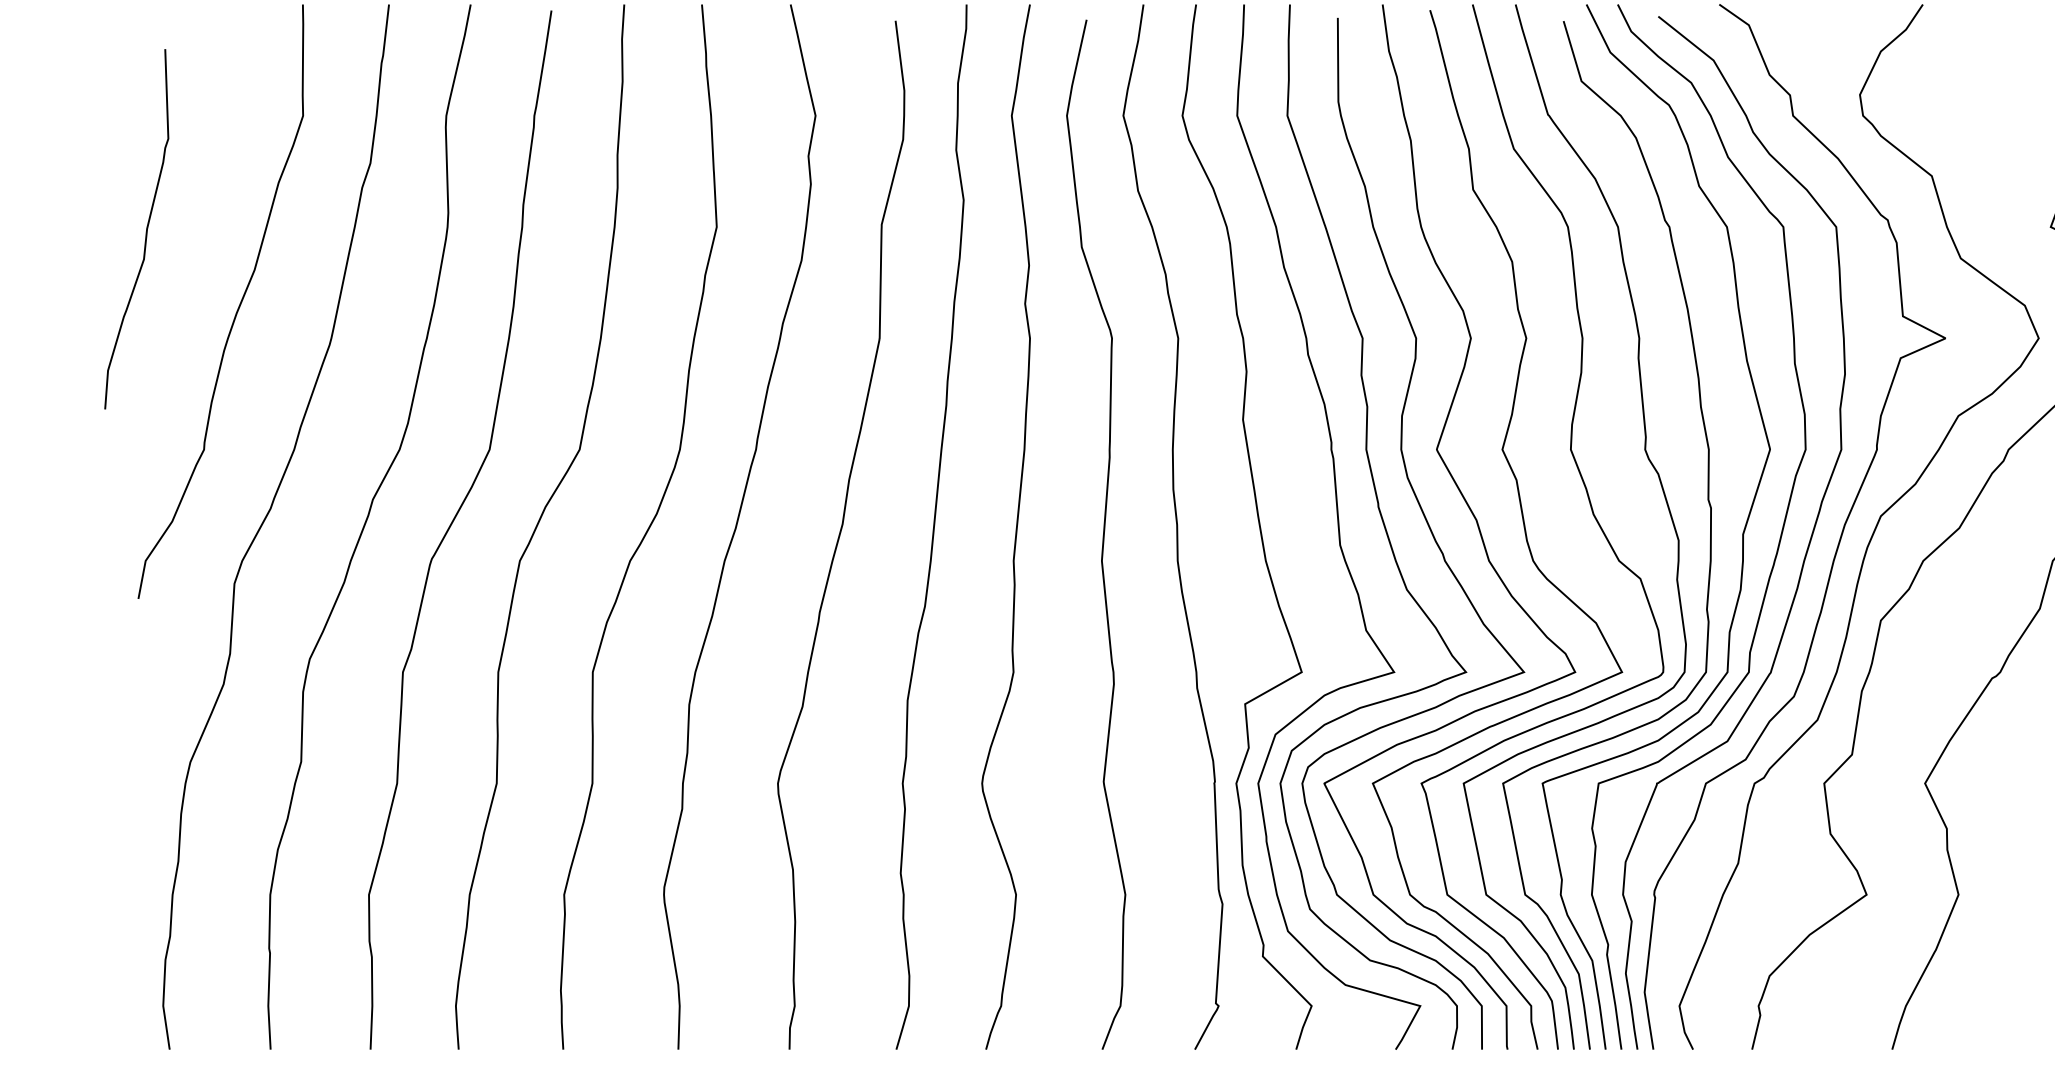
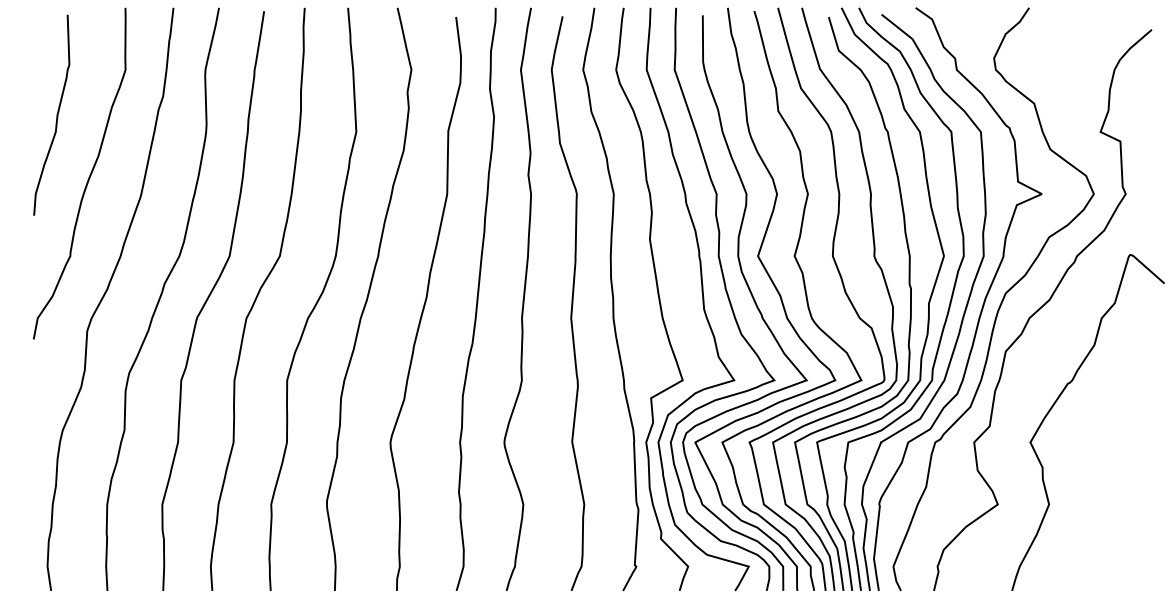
curve: (145, 227) -> (56, 114), moved

